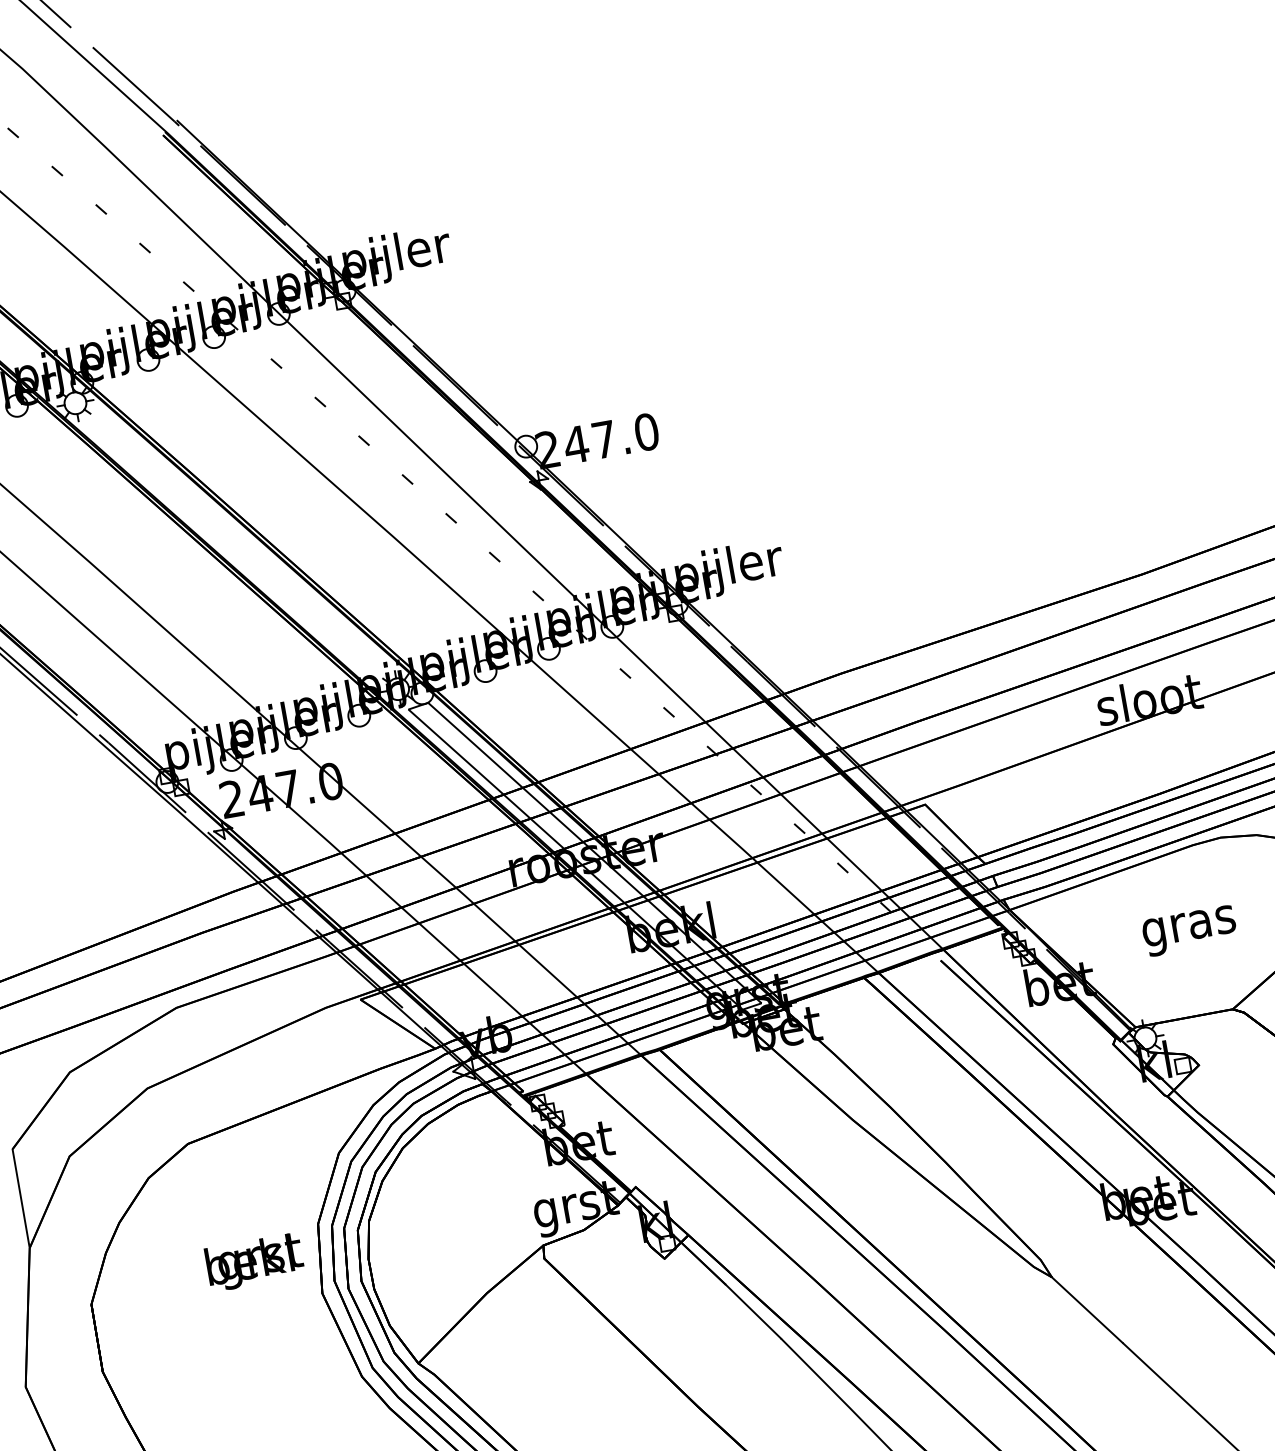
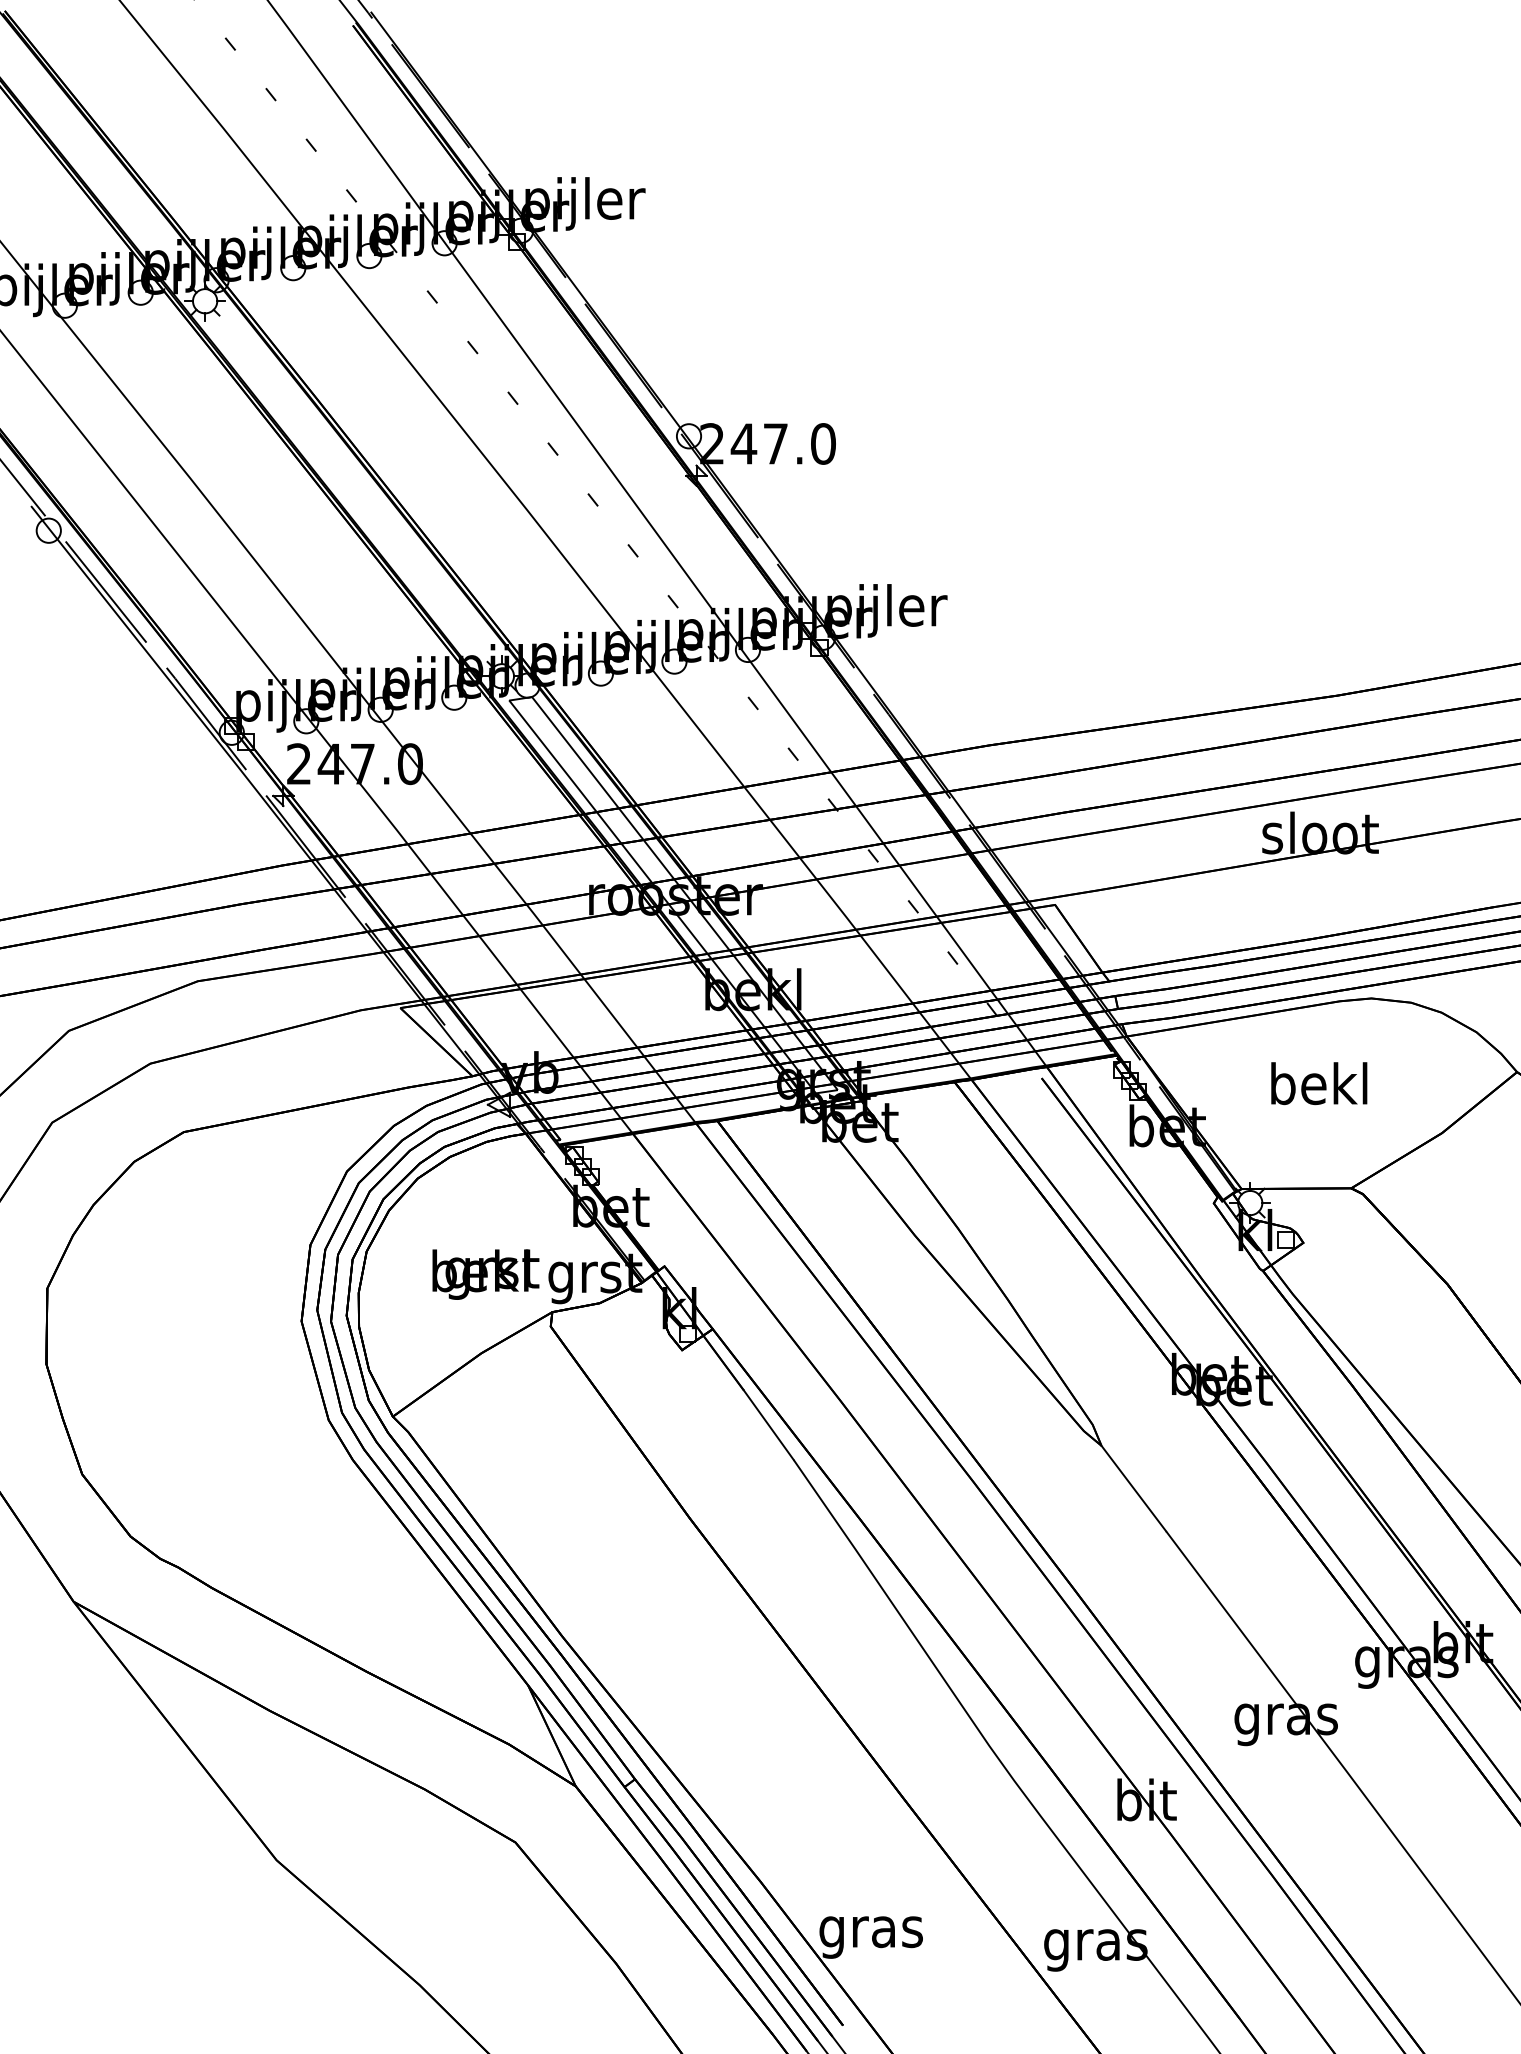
text: (1188, 925) -> (1319, 1088), gras -> bekl
text: (254, 1262) -> (485, 1274), moved

